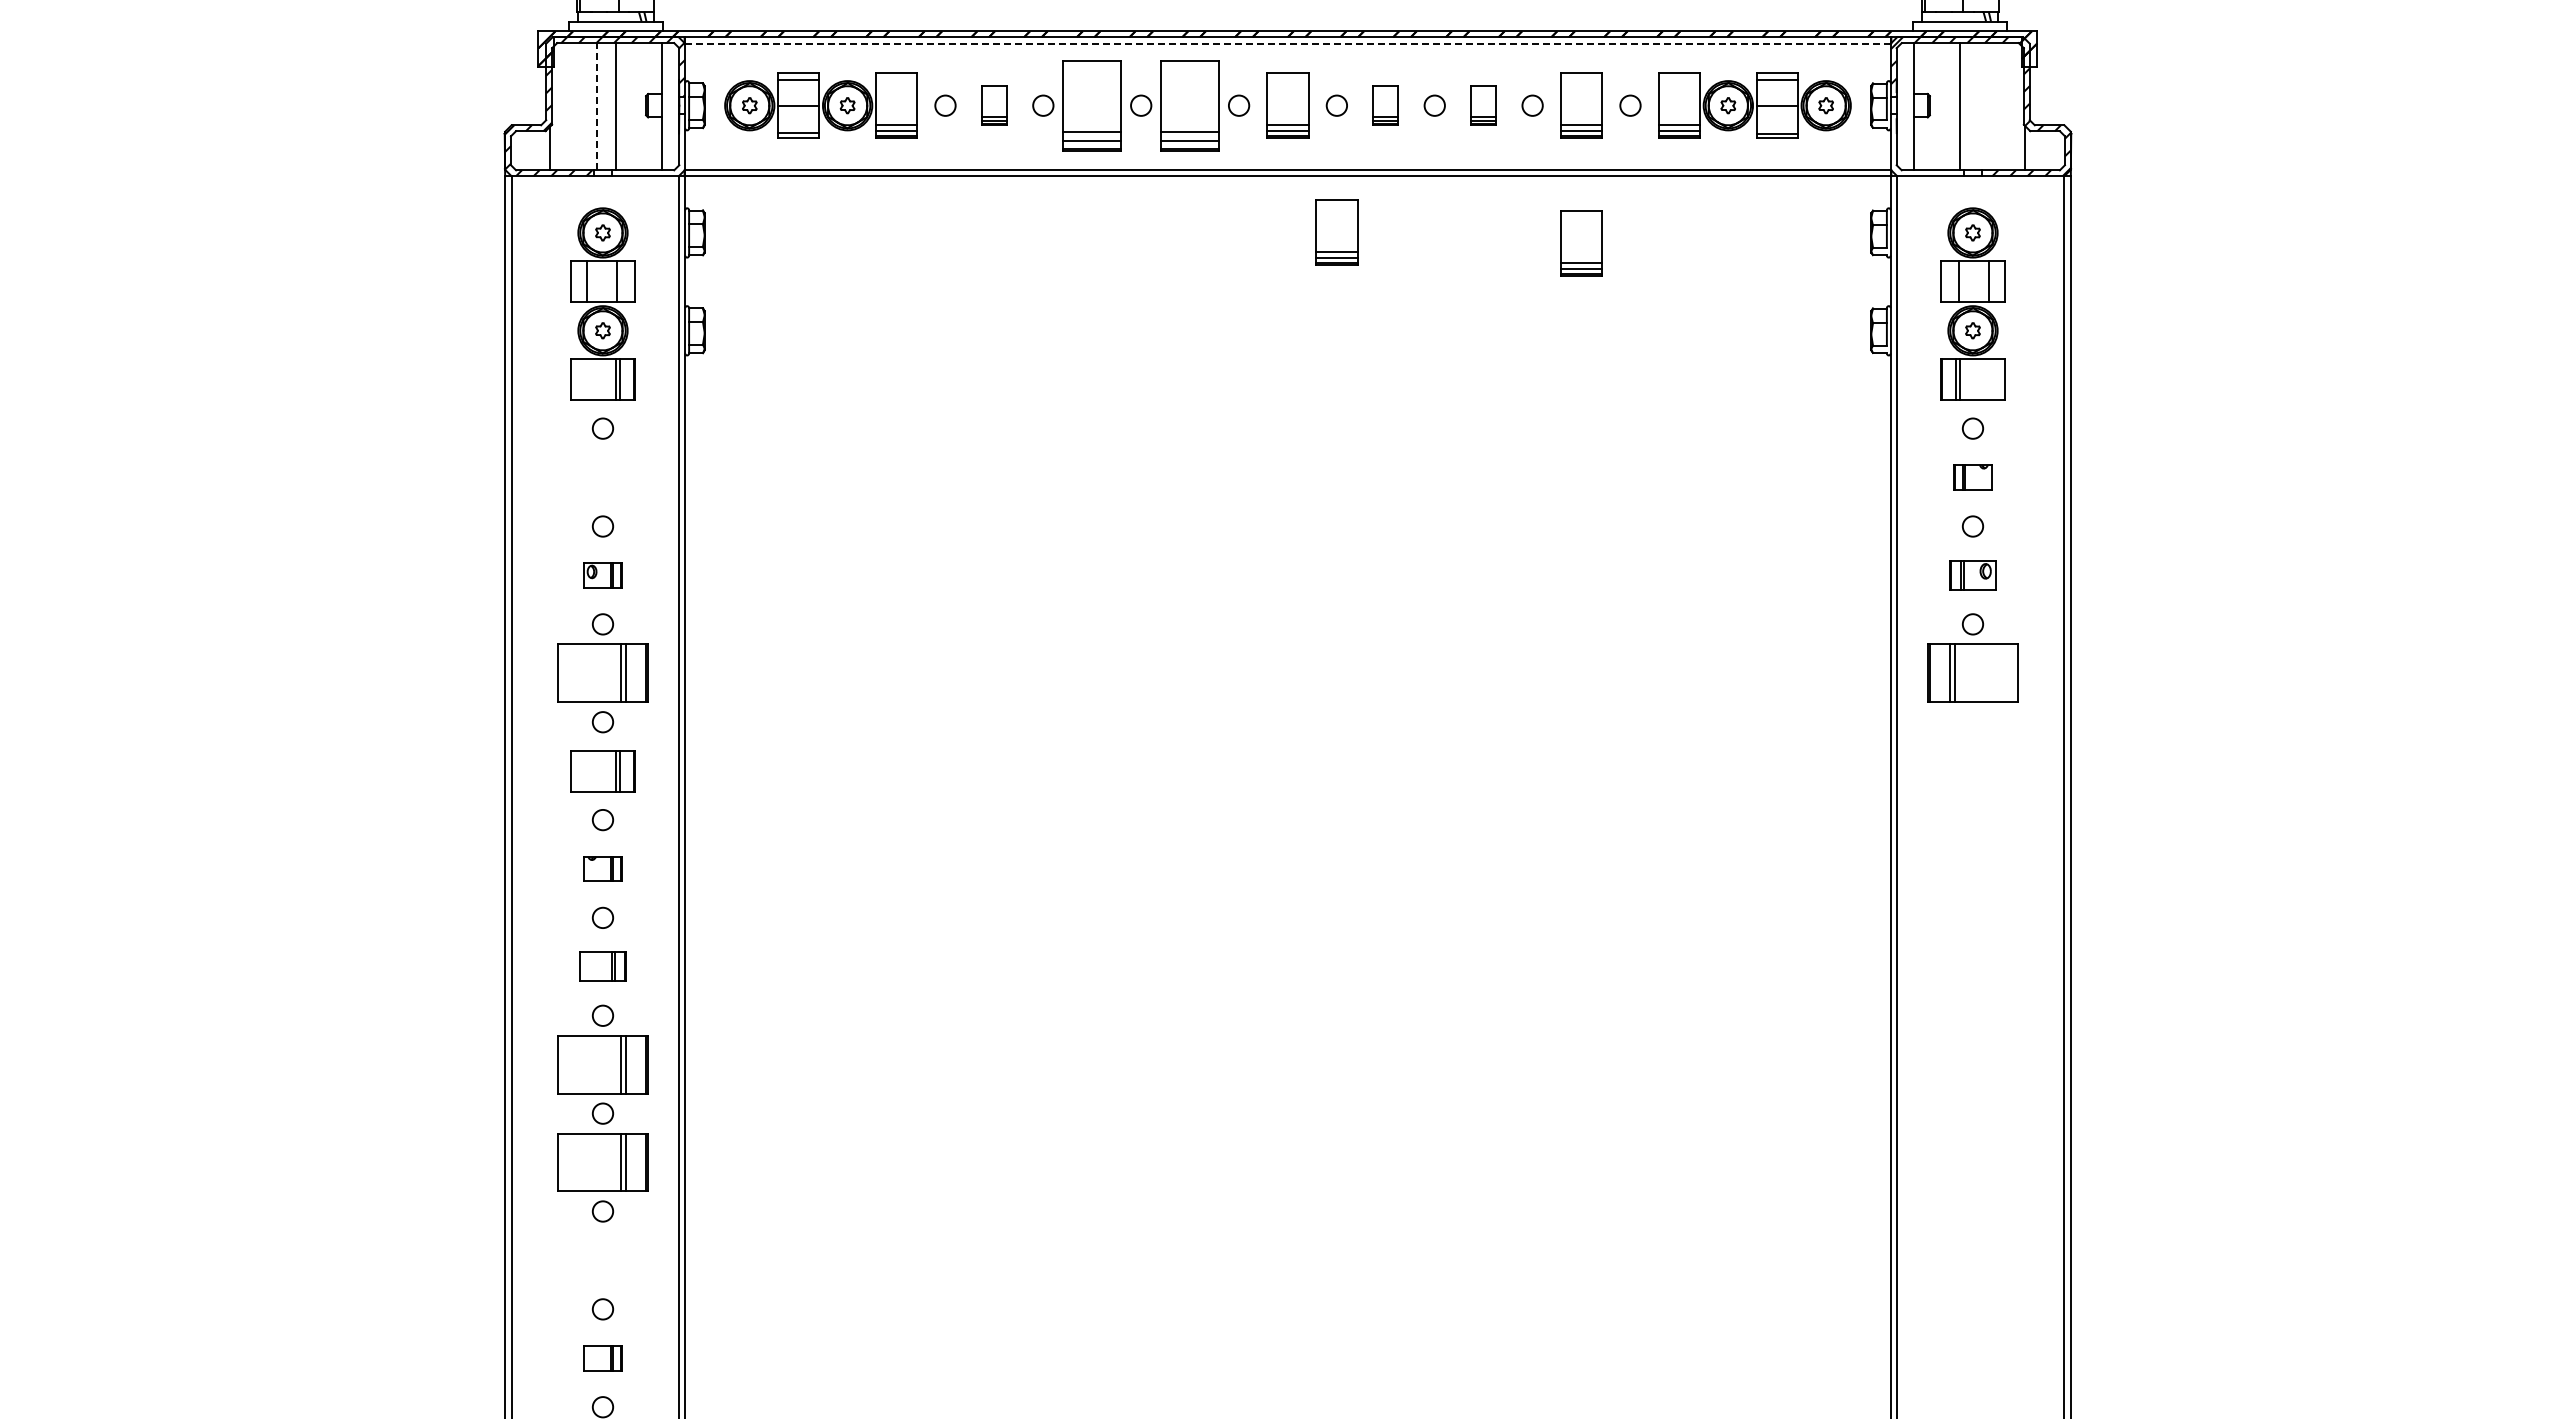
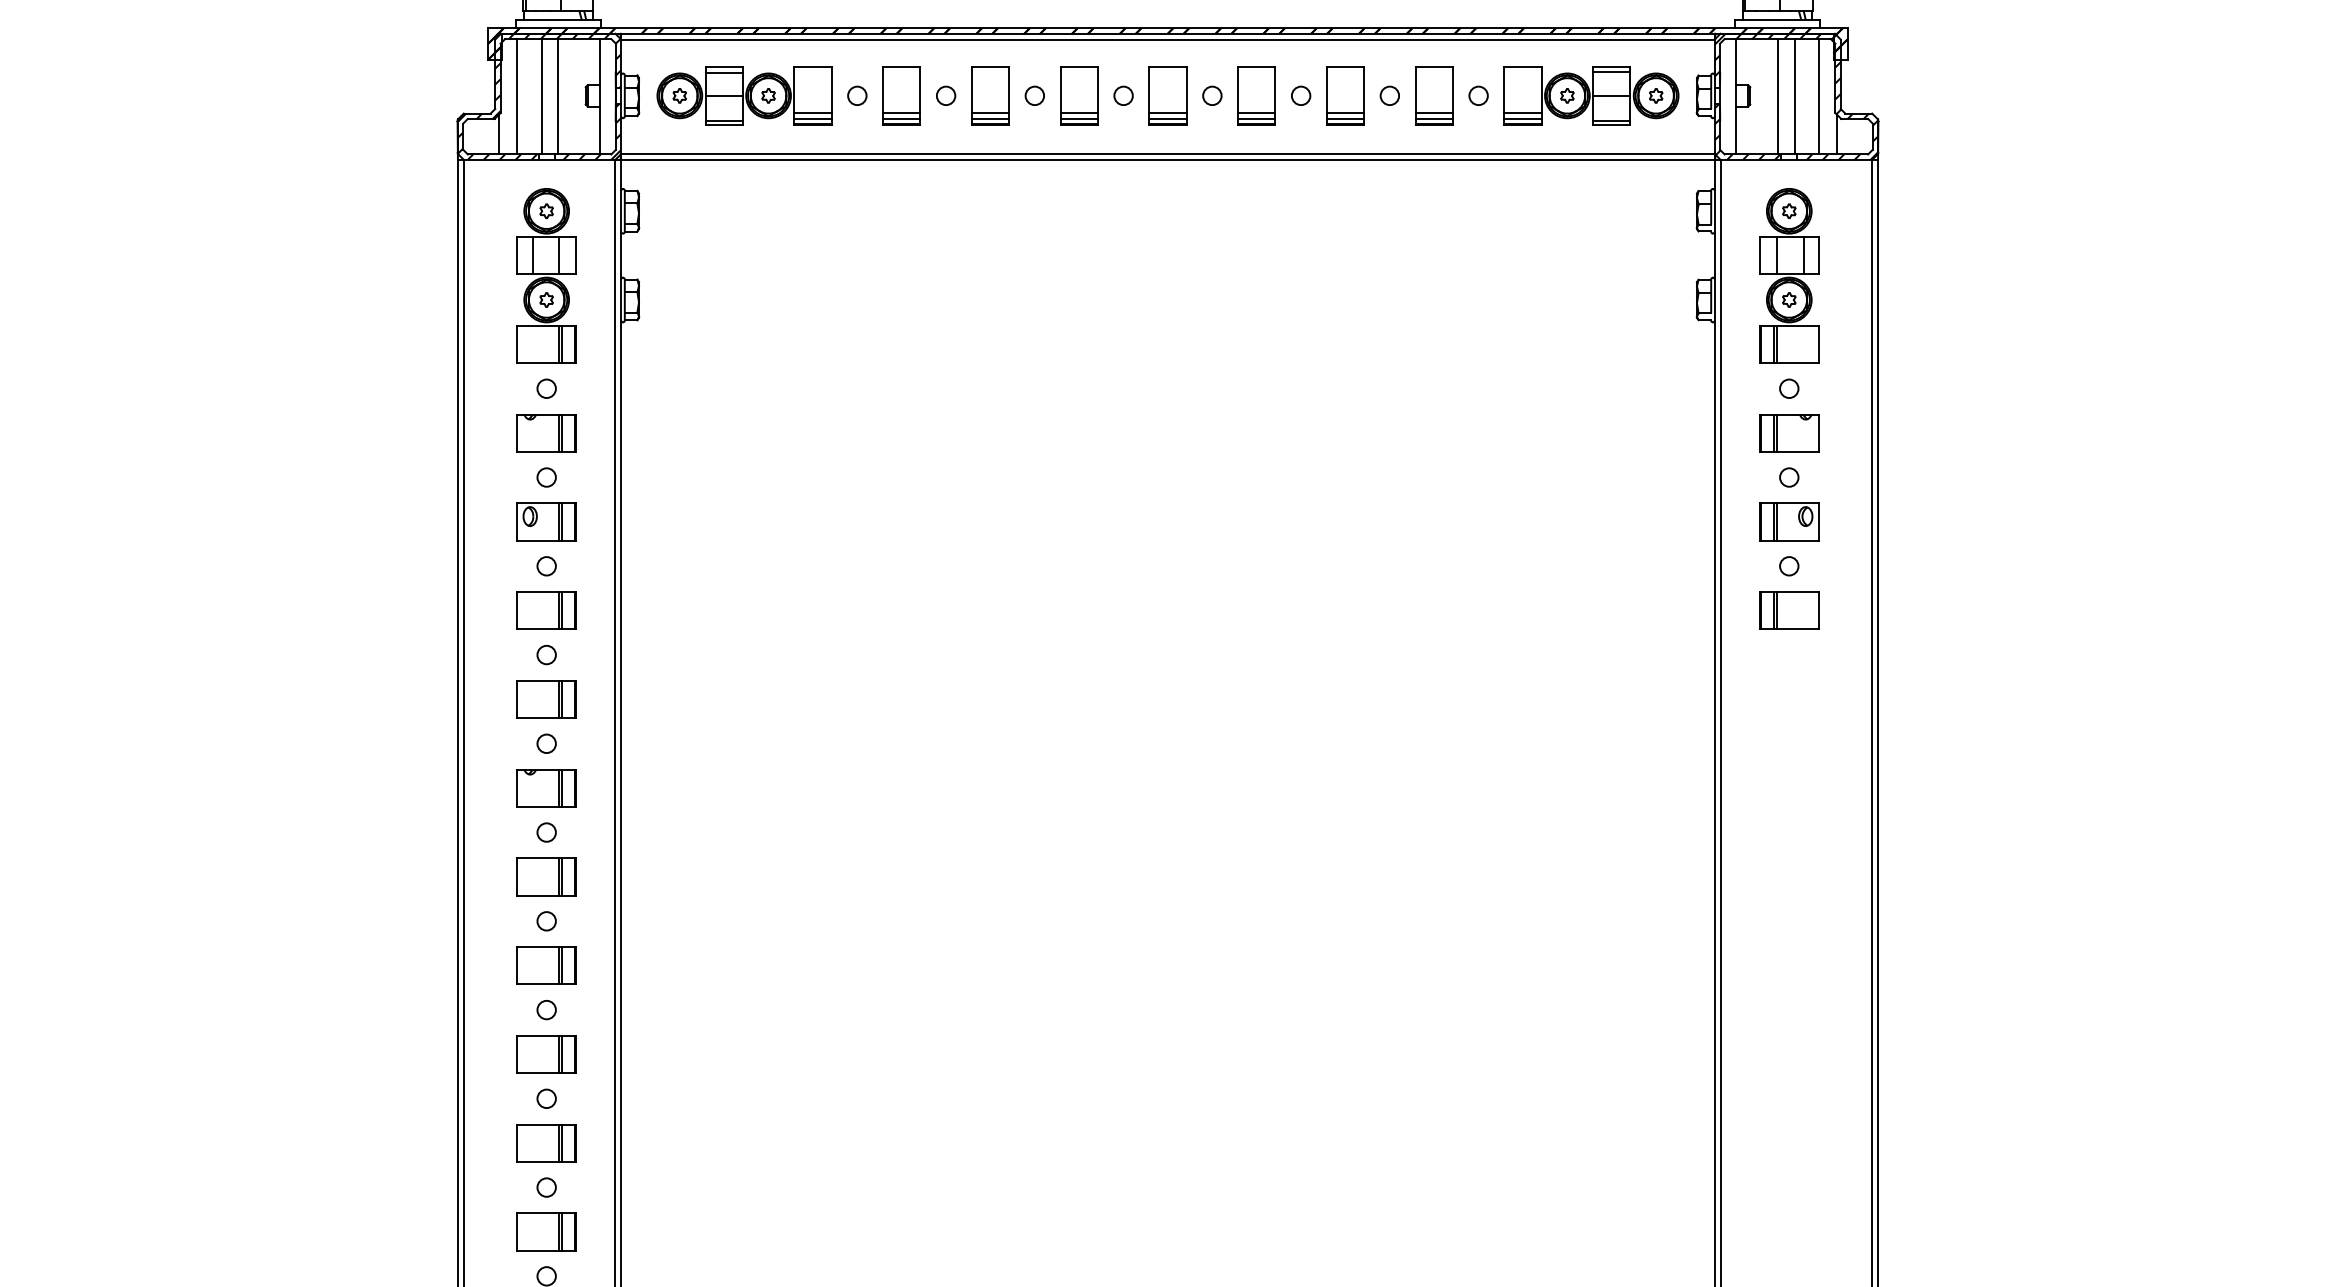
line: (1287, 43) -> (1167, 39), dashed -> solid
part: (994, 105) -> (901, 95), size x1.67
part: (1092, 105) -> (990, 95), size x0.71
part: (1190, 105) -> (1079, 95), size x0.71
part: (1385, 105) -> (1256, 95), size x1.67
part: (1483, 105) -> (1345, 95), size x1.67
line: (569, 106) -> (516, 96), added
line: (597, 106) -> (541, 96), dashed -> solid
line: (1978, 106) -> (1794, 96), added
line: (2005, 106) -> (1818, 96), added
hatch: (653, 145) -> (592, 131), added
hatch: (1926, 145) -> (1747, 131), added
part: (1336, 232) -> (1211, 210), removed
part: (1581, 243) -> (1434, 220), removed
part: (602, 477) -> (546, 433), added
part: (1972, 477) -> (1788, 433), size x1.67
part: (602, 575) -> (546, 521), size x1.67
part: (1972, 575) -> (1788, 521), size x1.43
part: (602, 673) -> (546, 610), size x0.71
part: (1972, 673) -> (1788, 610), size x0.71
part: (602, 868) -> (546, 787), size x1.67
part: (602, 966) -> (546, 876), size x1.43
part: (602, 1064) -> (546, 965), size x0.71
part: (602, 1162) -> (546, 1054), size x0.71
part: (602, 1260) -> (546, 1143), added
part: (602, 1358) -> (546, 1232), size x1.67

